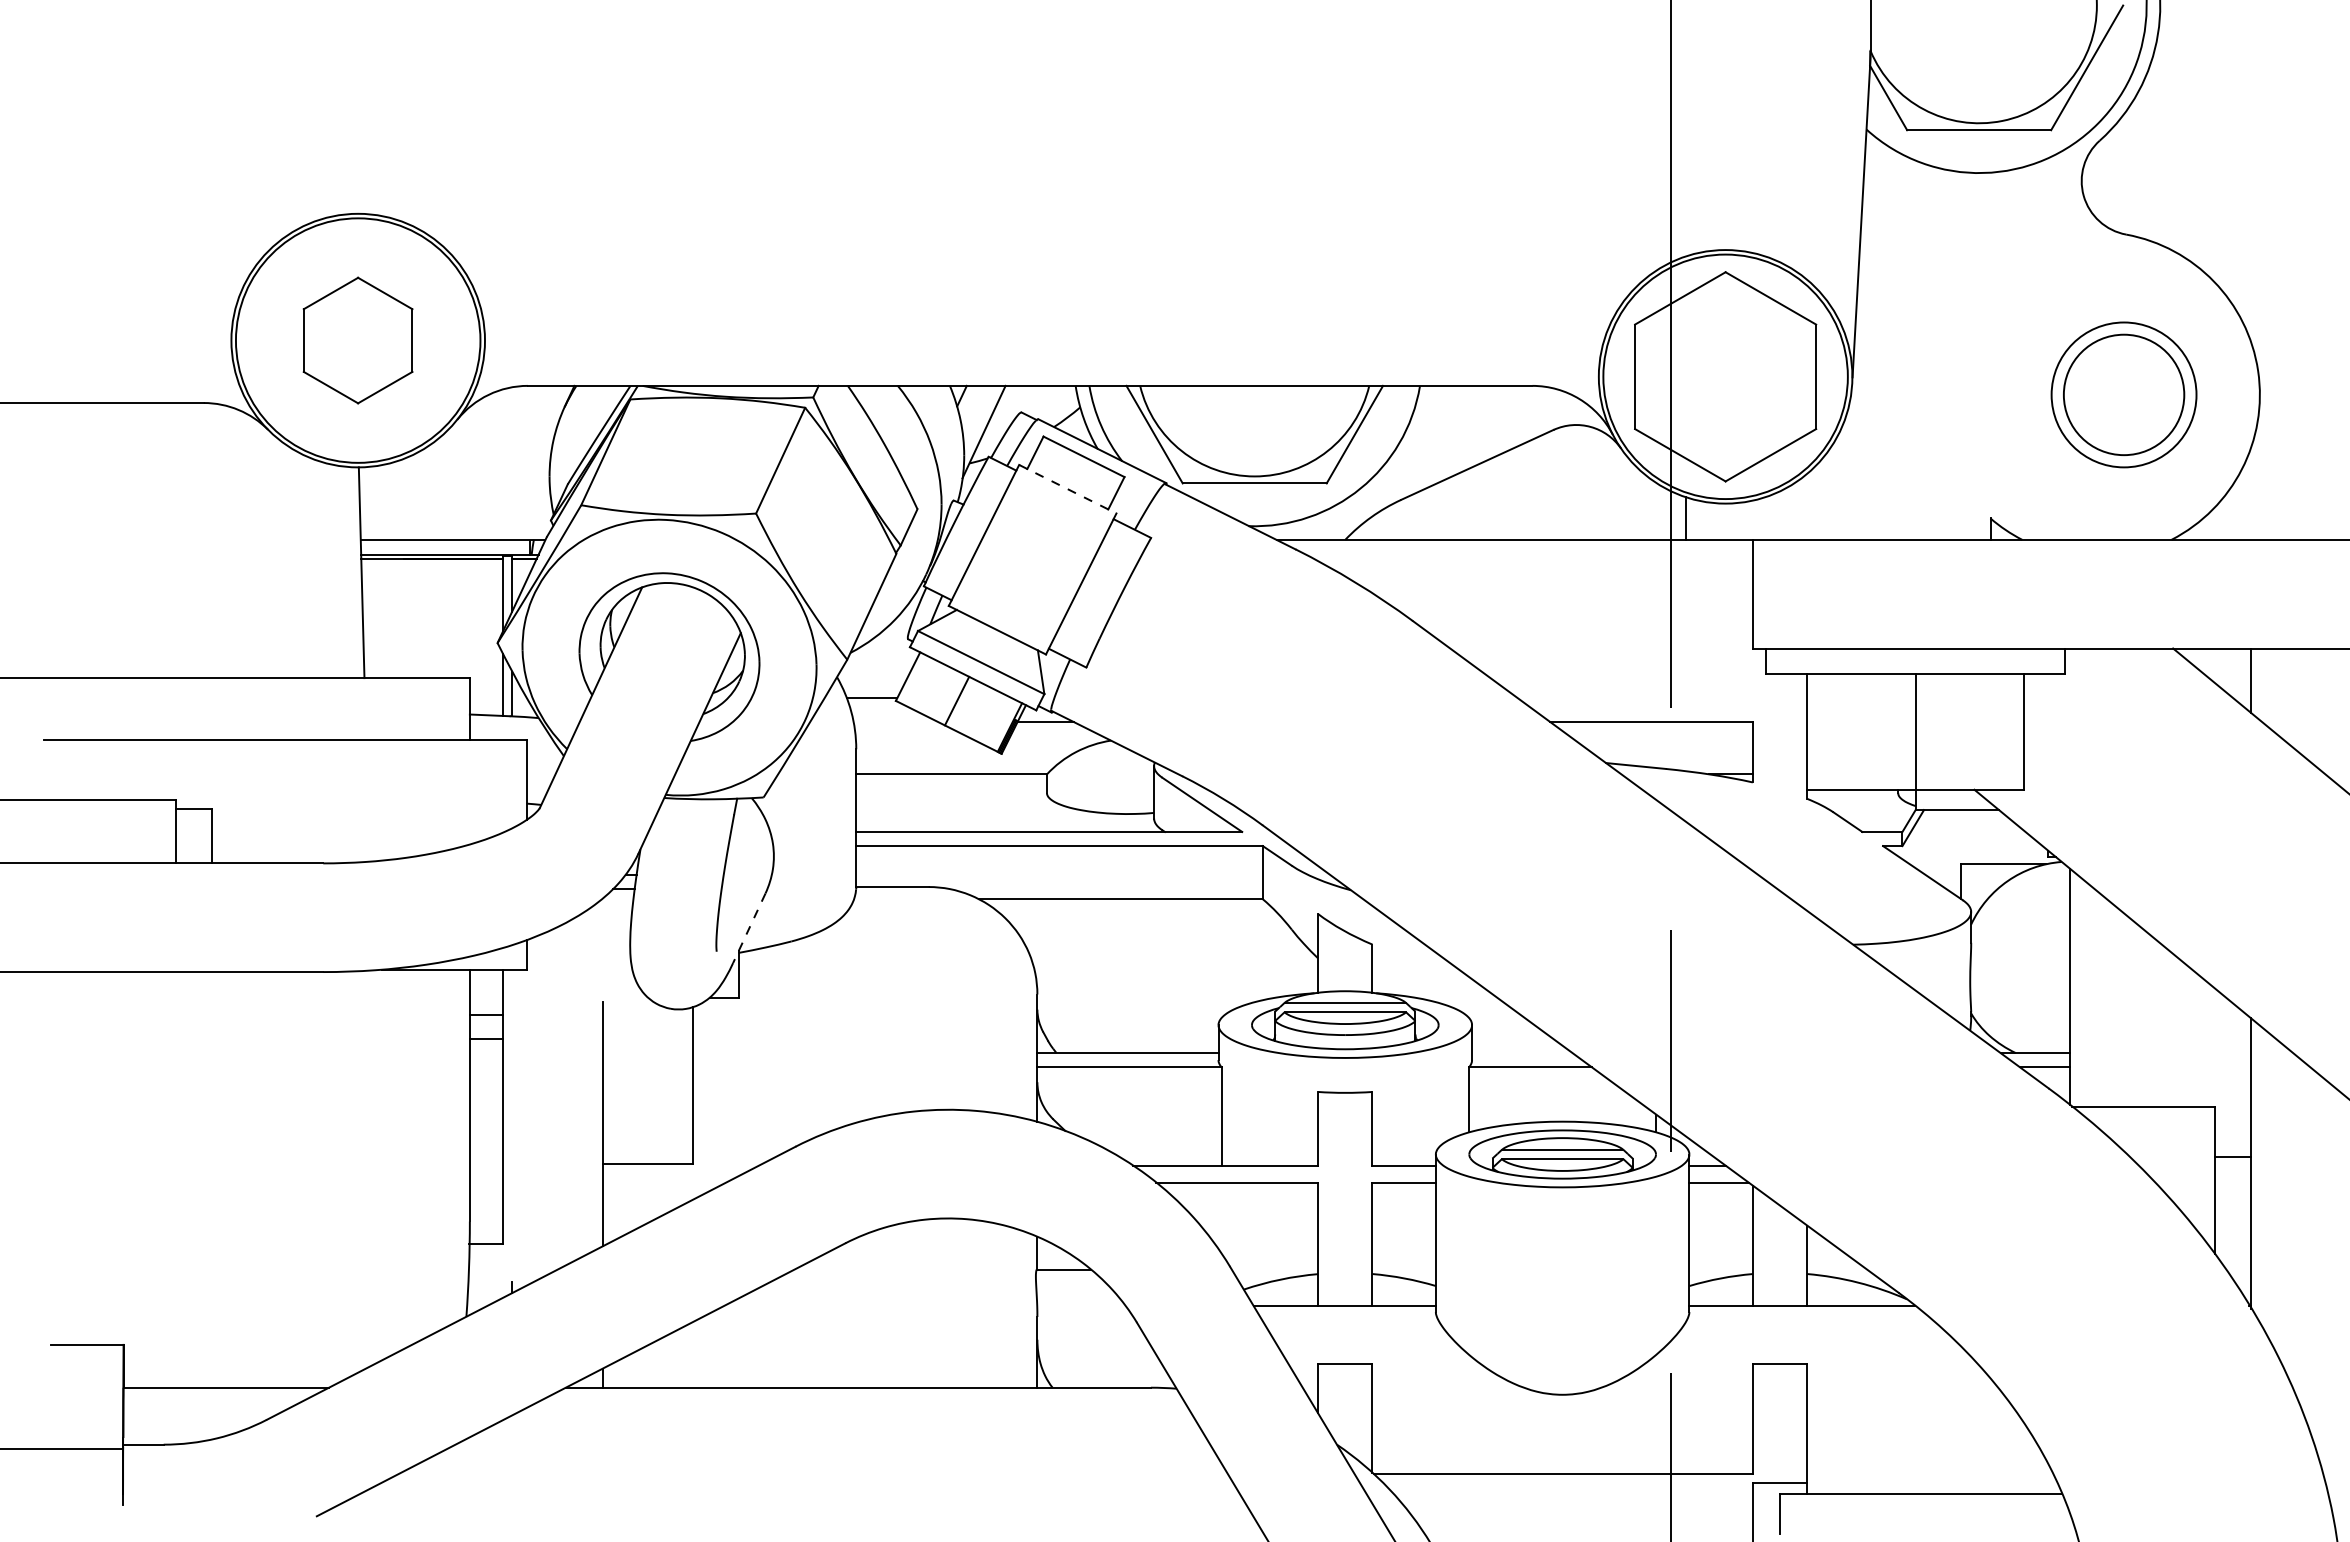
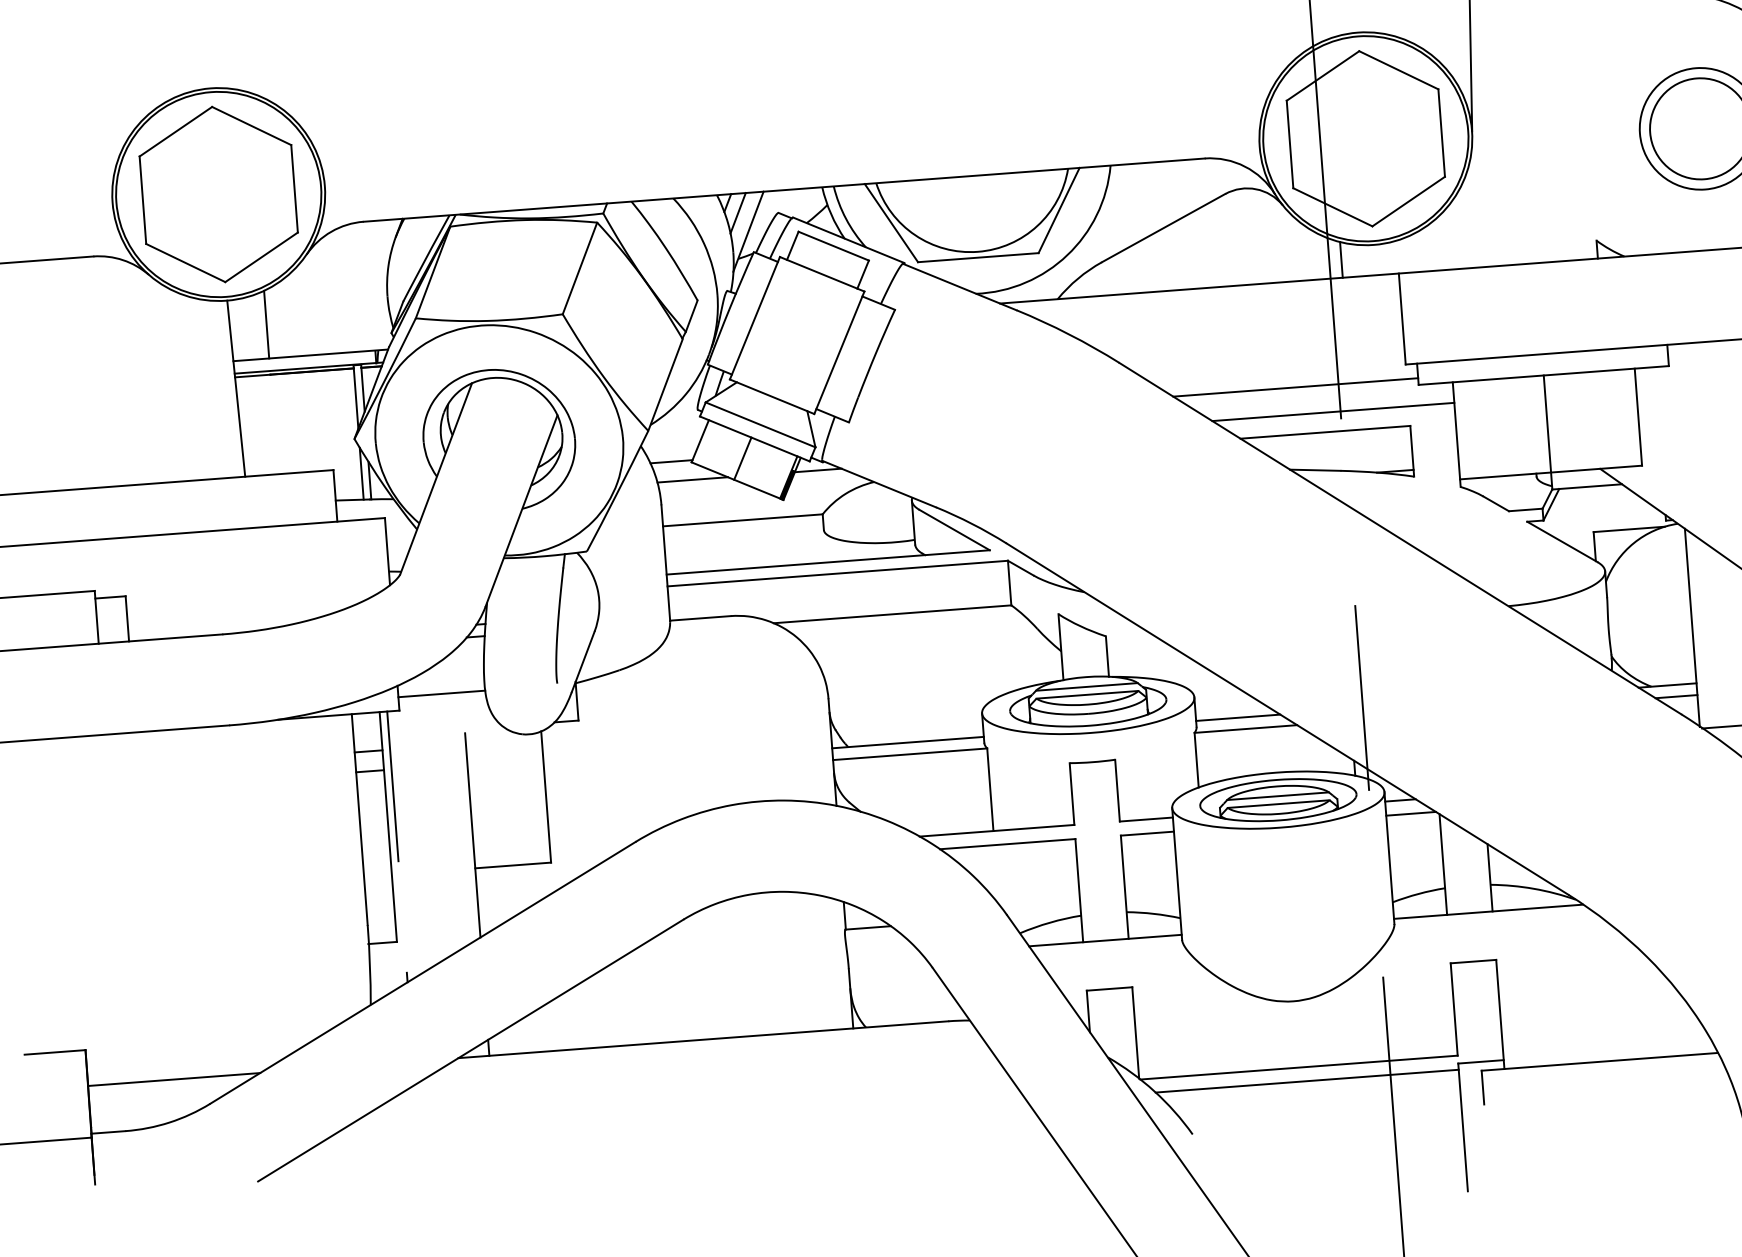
part: (357, 340) -> (218, 194), size x1.67
line: (973, 408) -> (738, 212), added
line: (1068, 489) -> (822, 274), dashed -> solid
line: (403, 499) -> (266, 324), added
line: (1619, 665) -> (1295, 387), added
line: (1662, 698) -> (1333, 412), added
line: (895, 721) -> (692, 479), added
line: (749, 928) -> (583, 662), dashed -> solid
line: (578, 953) -> (441, 693), added
line: (1522, 1053) -> (1238, 718), added
line: (512, 1058) -> (393, 785), added
line: (1571, 1490) -> (1306, 1080), added

